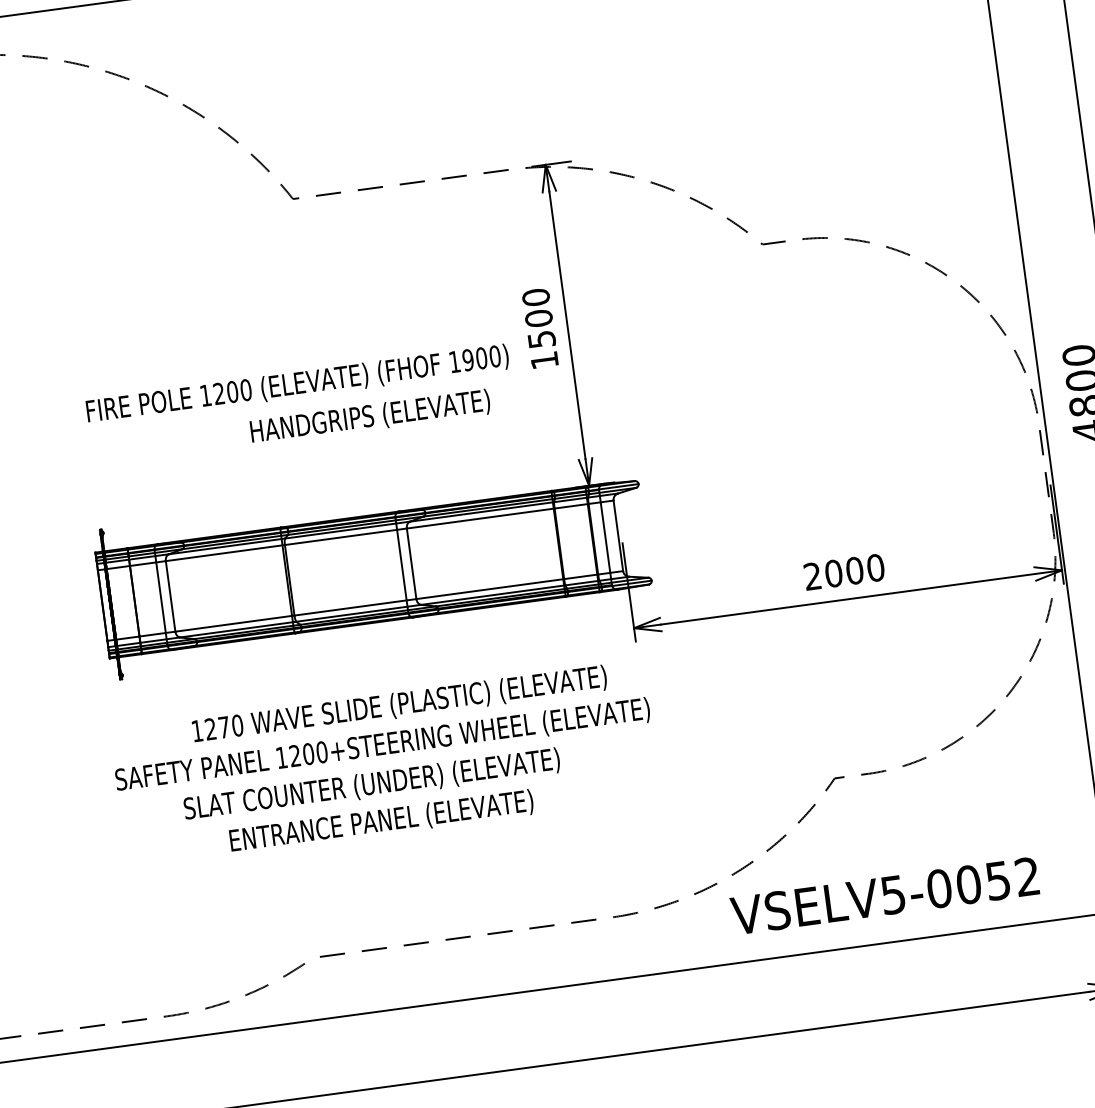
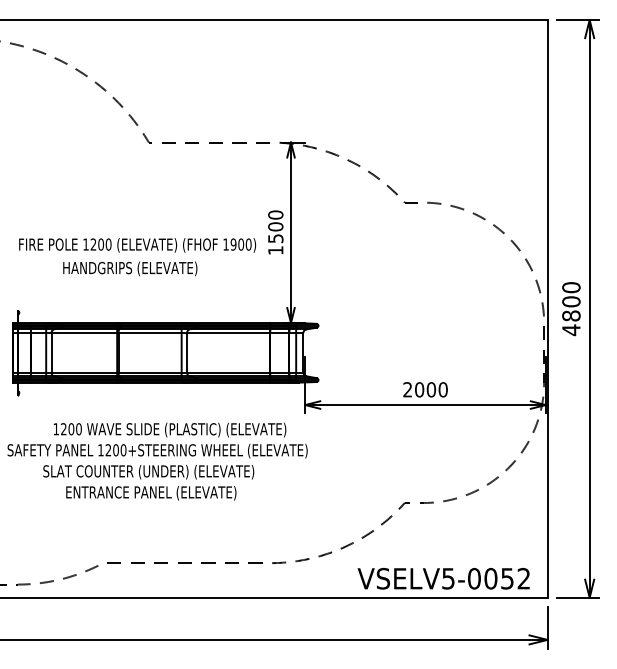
text: (370, 416) -> (130, 268), moved
text: (224, 727) -> (71, 429), 1270 -> 1200
text: (884, 895) -> (443, 578), moved

